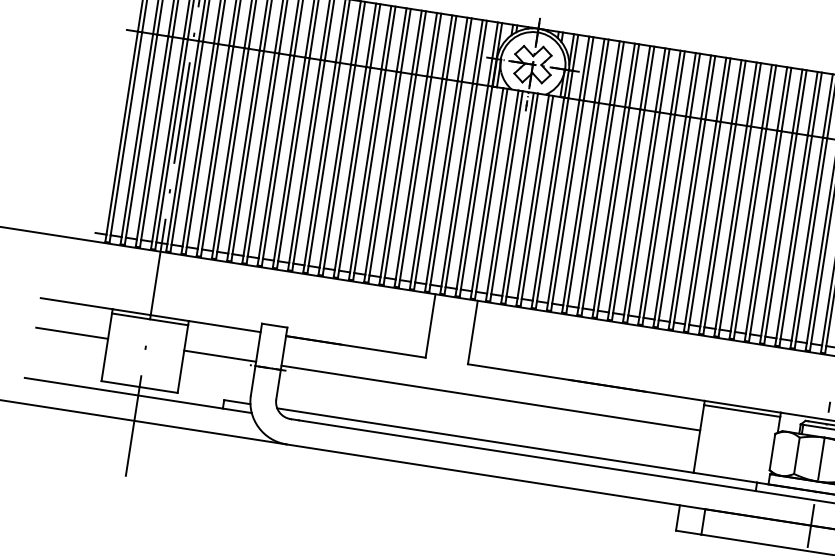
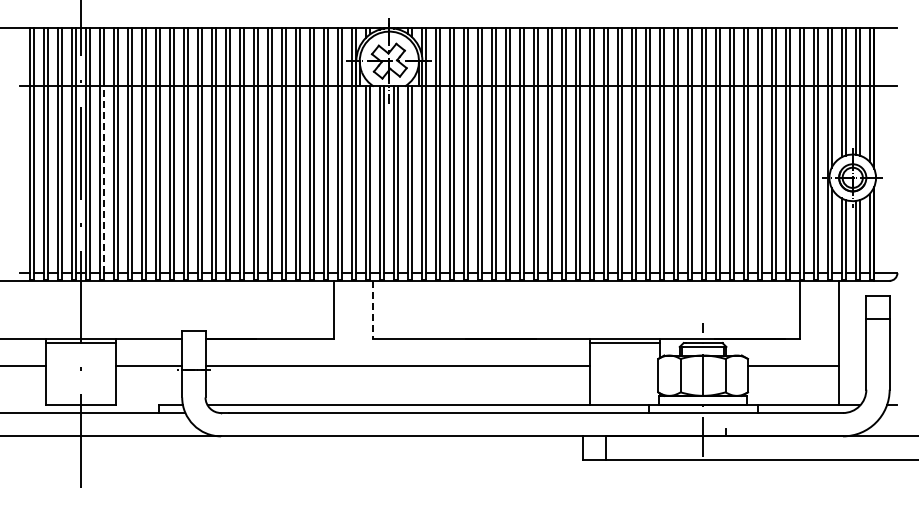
line: (203, 145) -> (104, 179), solid -> dashed
line: (472, 333) -> (372, 310), solid -> dashed

